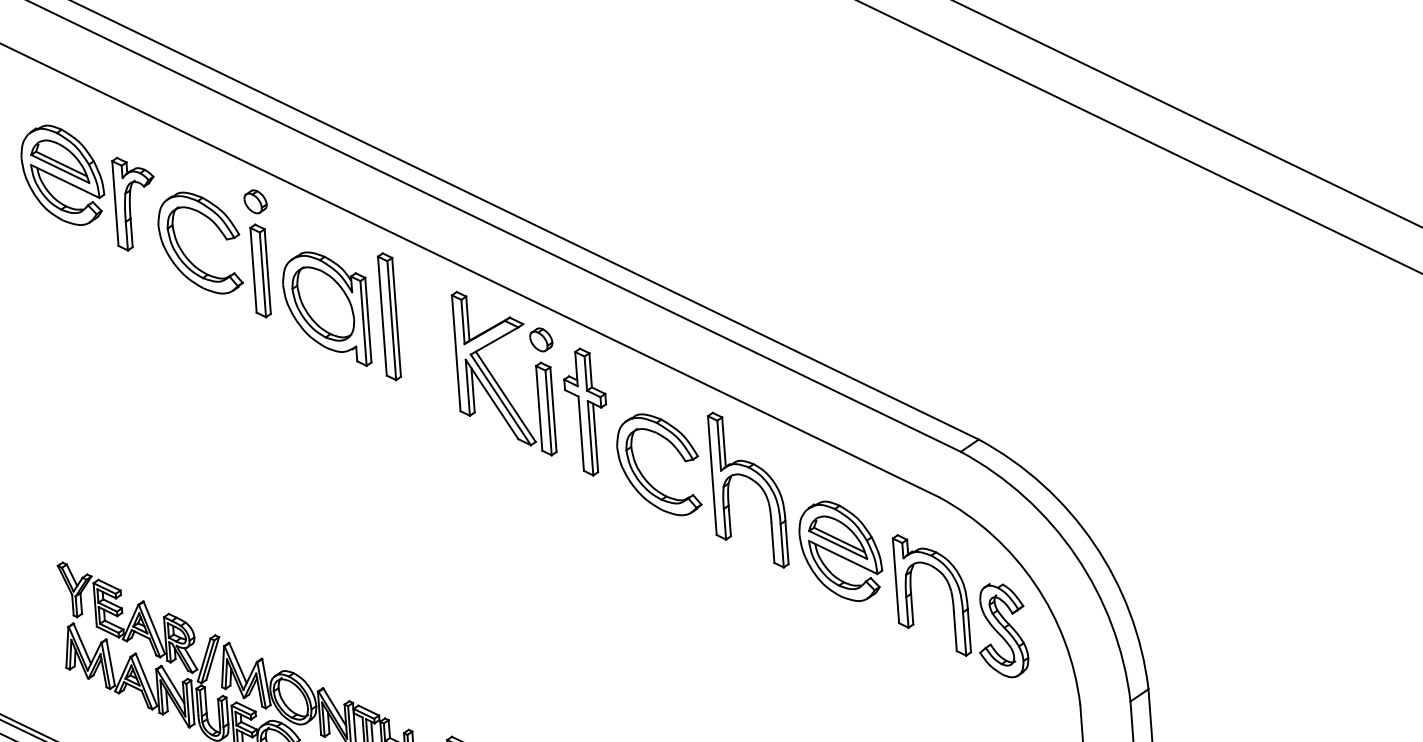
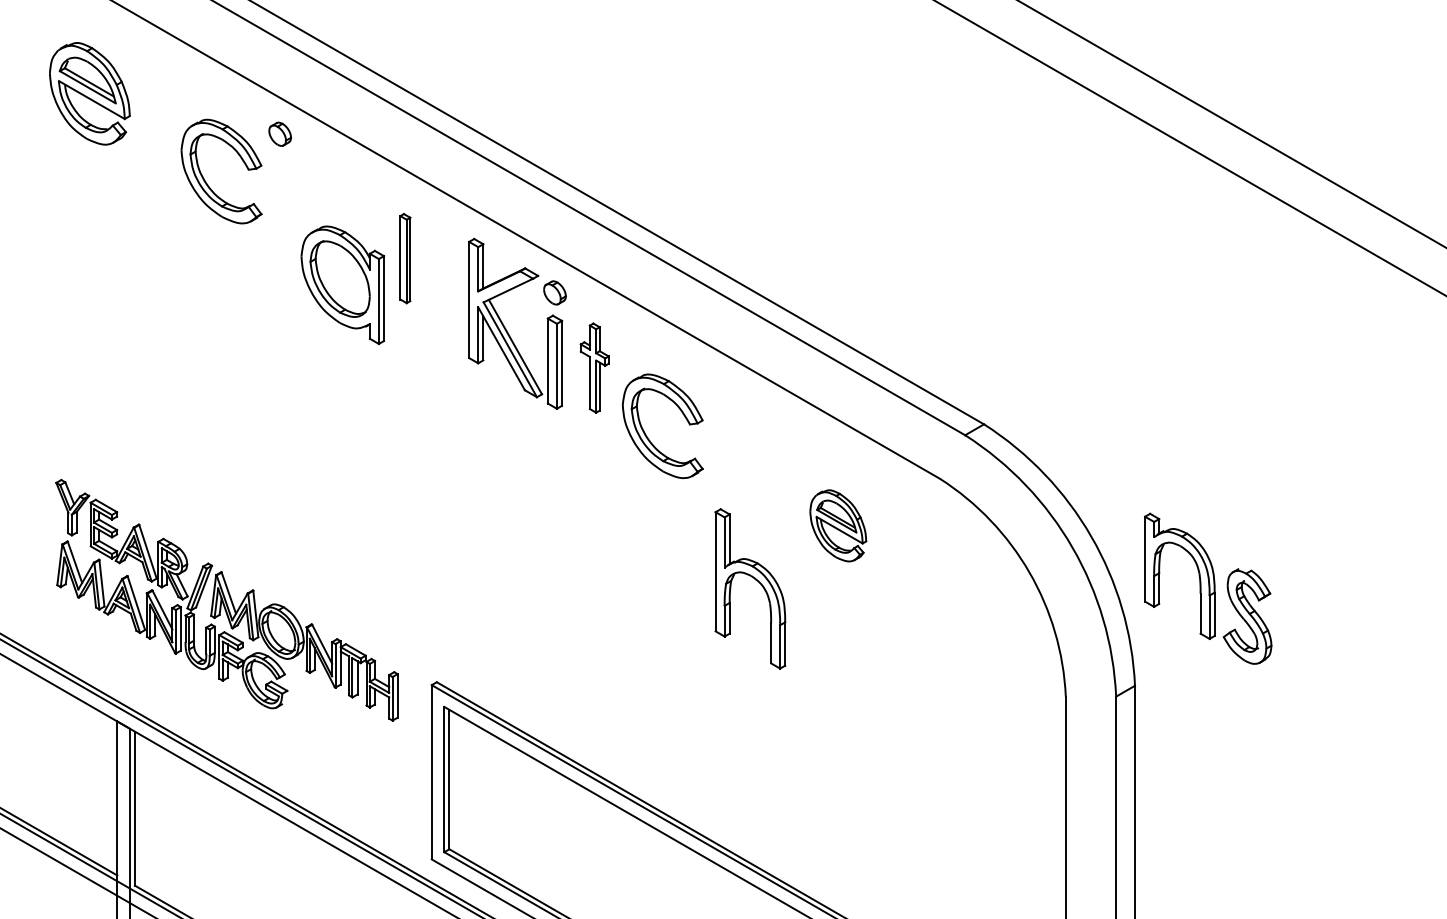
part: (135, 202) -> (160, 126), removed
part: (260, 270) -> (280, 203), removed
part: (325, 309) -> (342, 284), moved
part: (389, 316) -> (405, 258), size x0.7
part: (586, 411) -> (594, 367), size x0.7
part: (753, 482) -> (756, 581), moved
part: (841, 551) -> (838, 525), size x0.7
part: (961, 605) -> (1208, 588), moved

